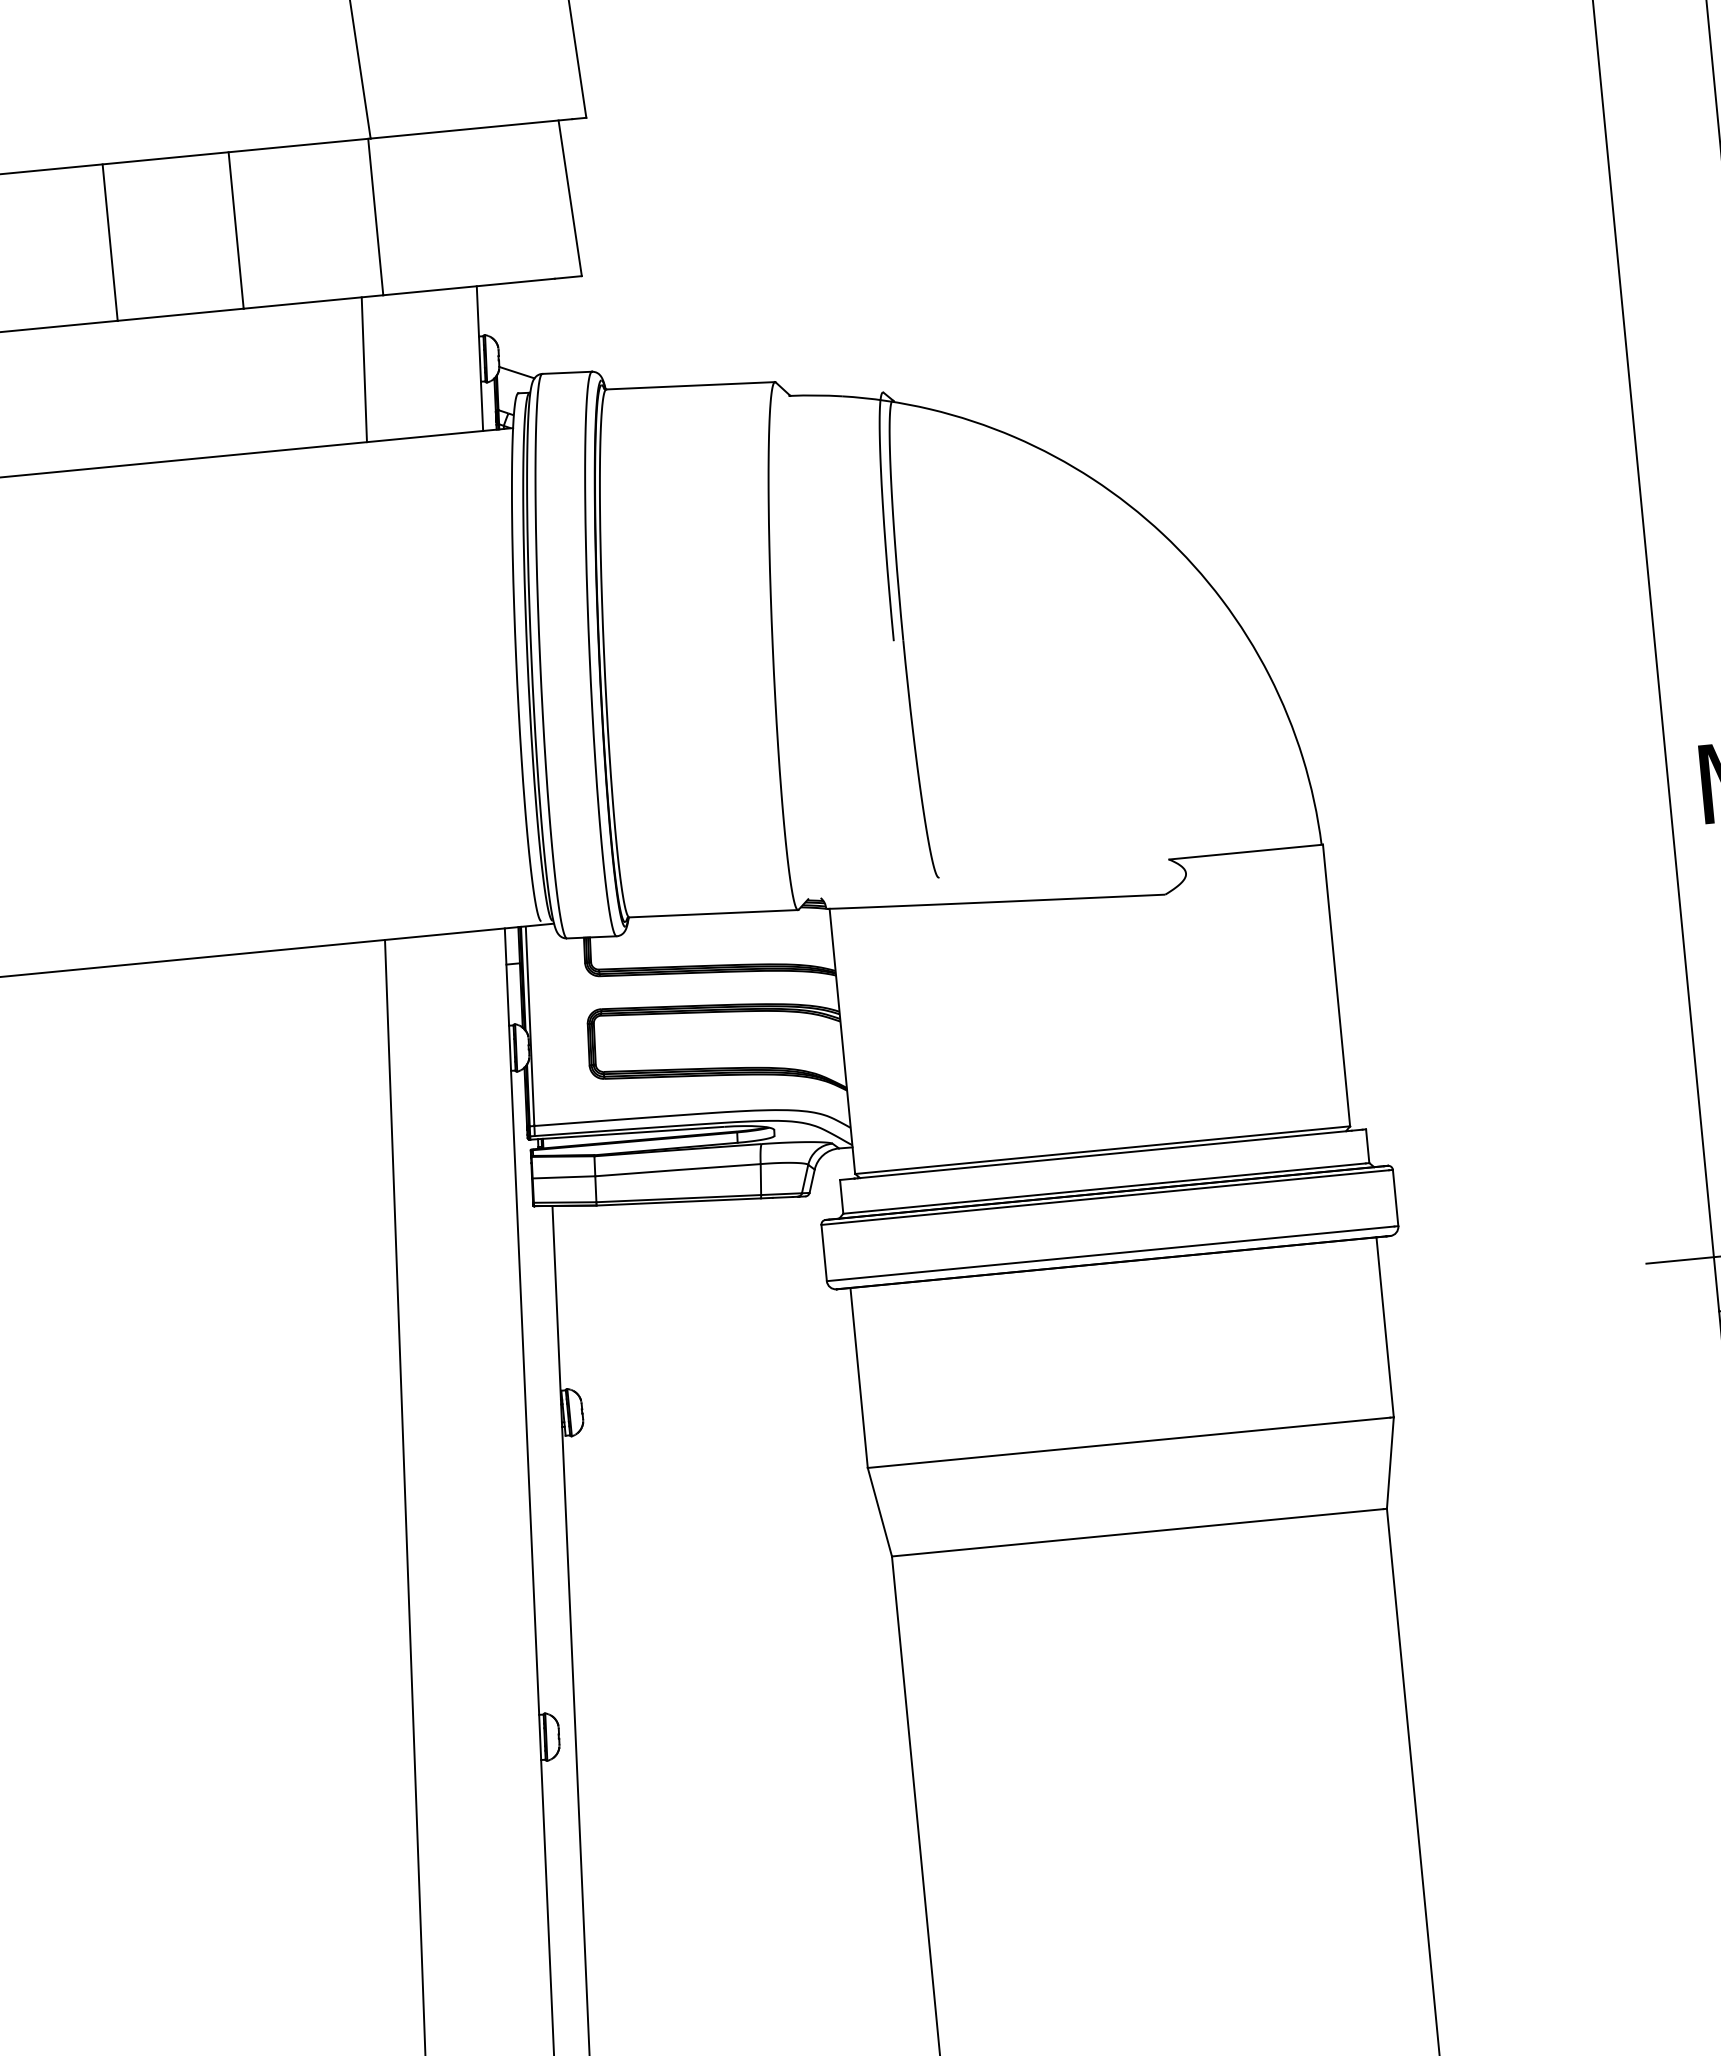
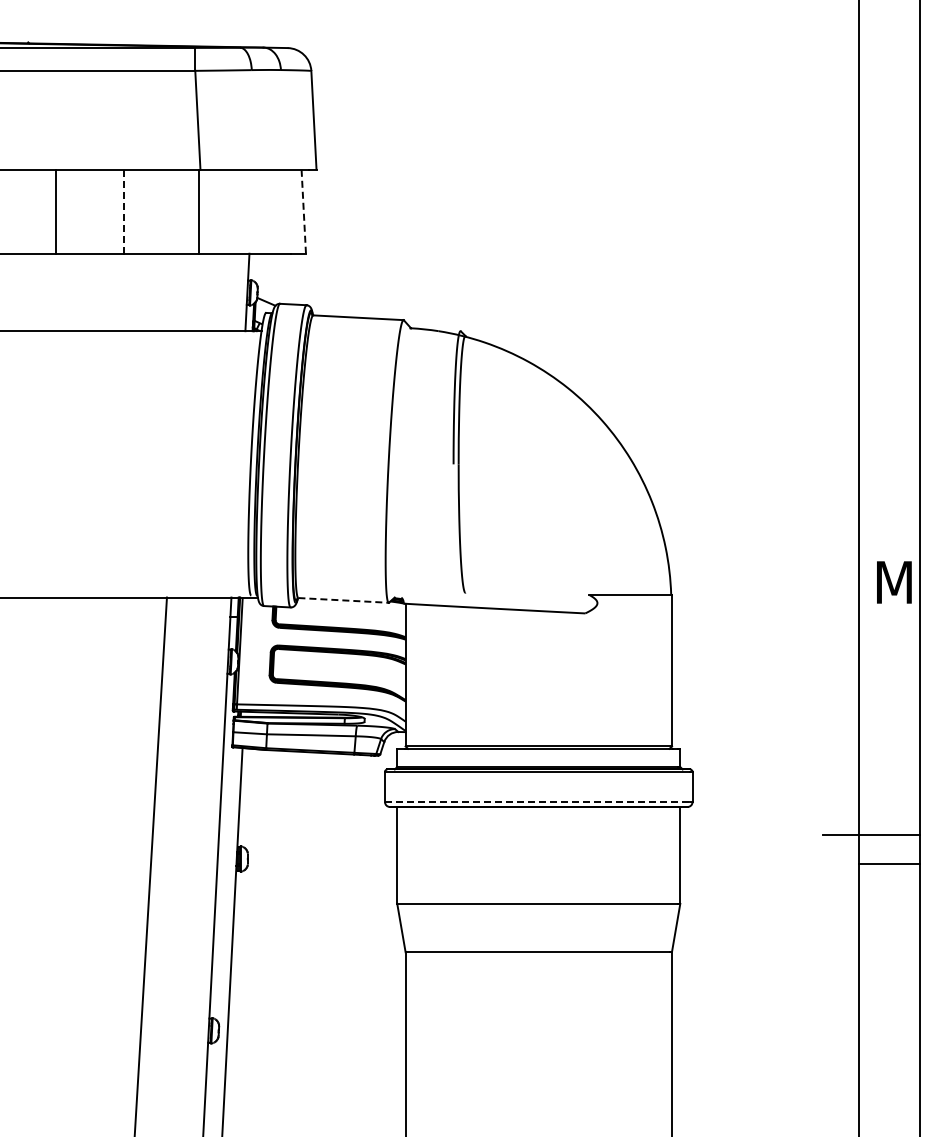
line: (569, 198) -> (303, 211), solid -> dashed
line: (237, 230) -> (124, 211), solid -> dashed
line: (363, 369) -> (184, 292), removed
line: (715, 913) -> (344, 600), solid -> dashed
line: (1110, 1254) -> (537, 802), solid -> dashed

